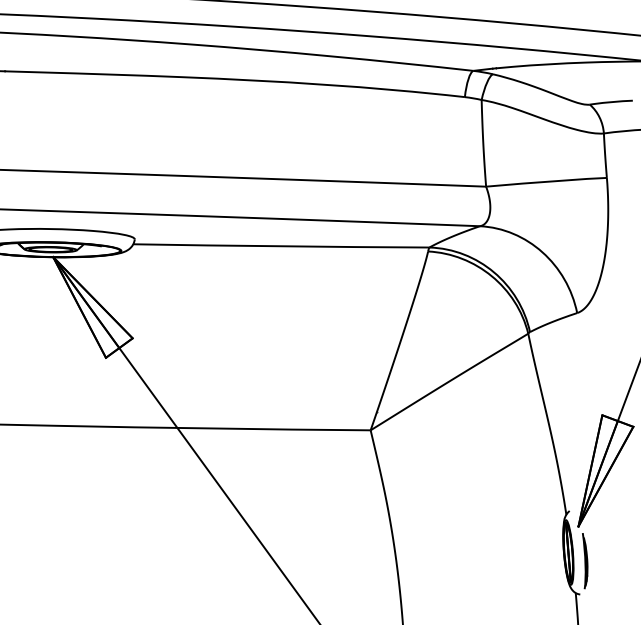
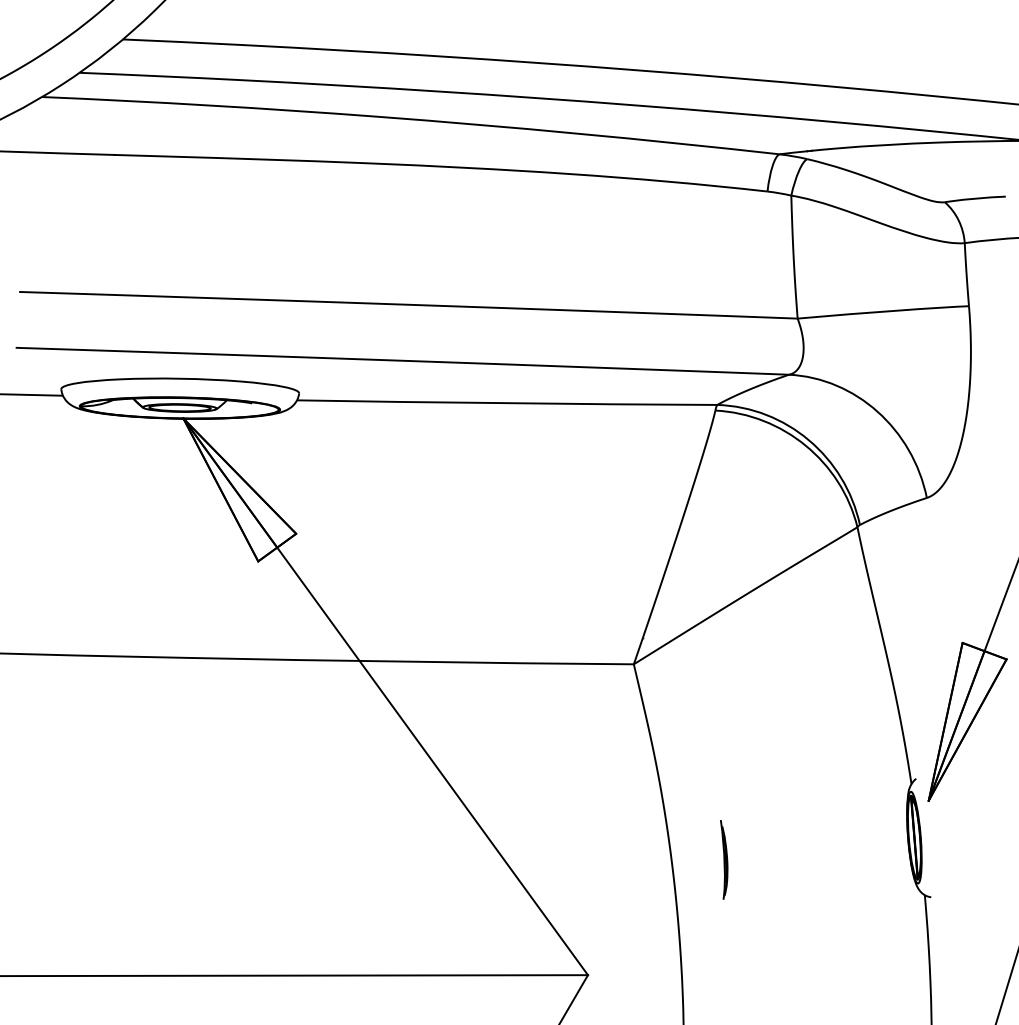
part: (585, 560) -> (724, 859), moved

